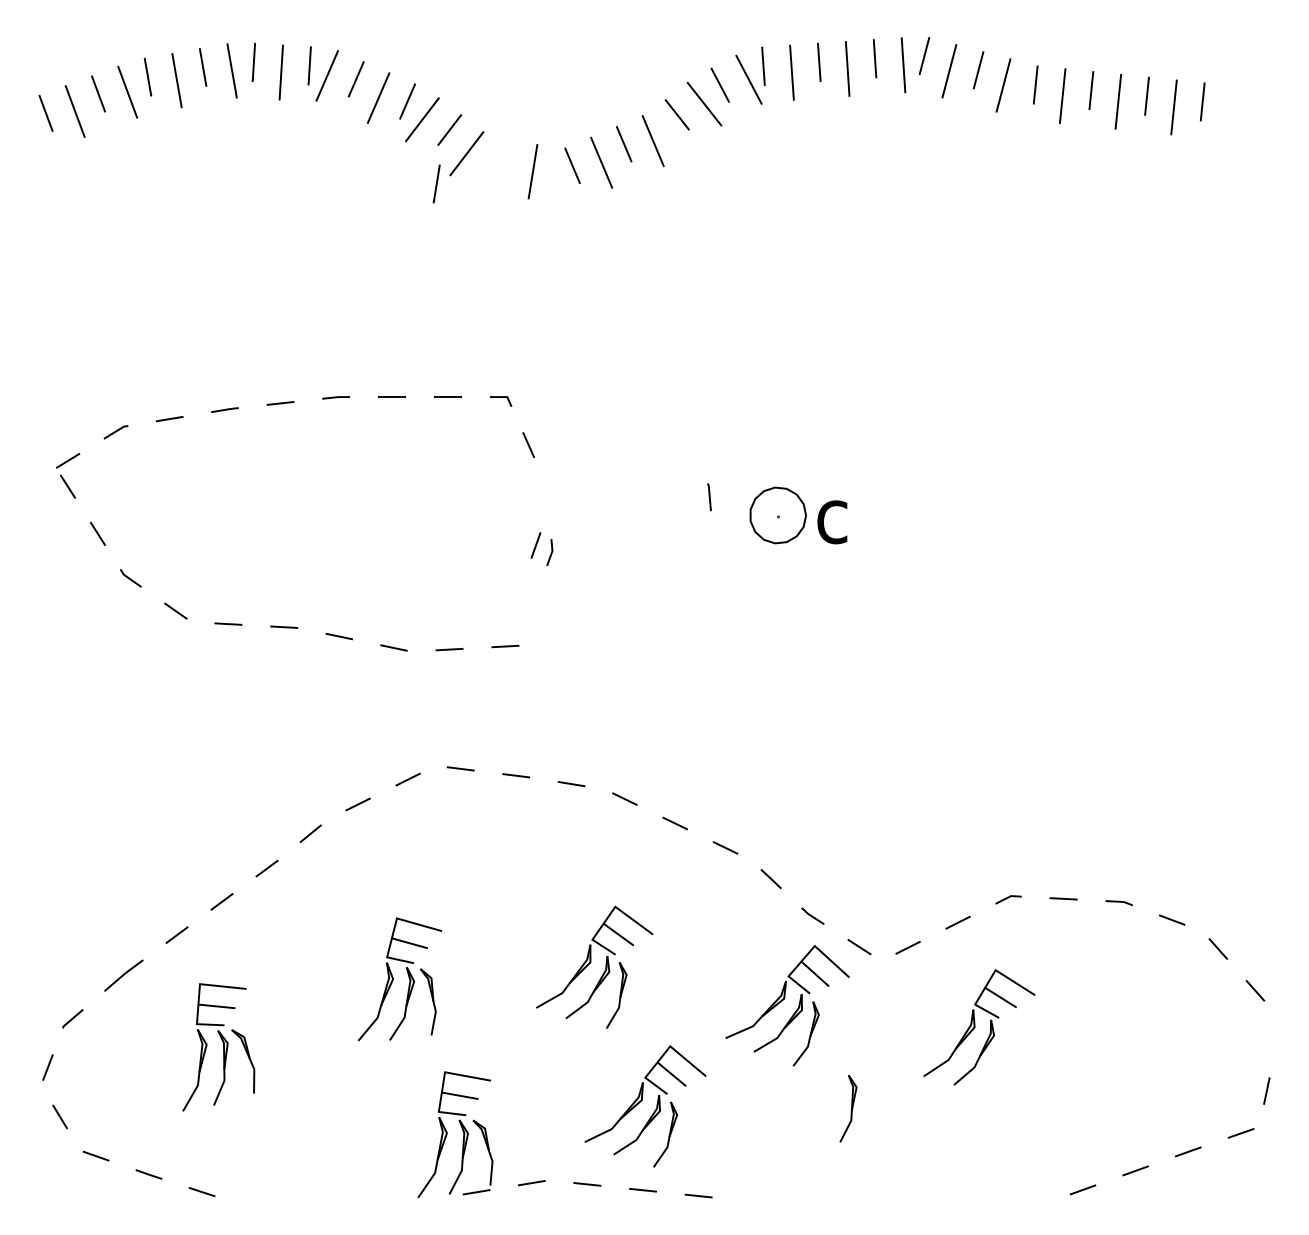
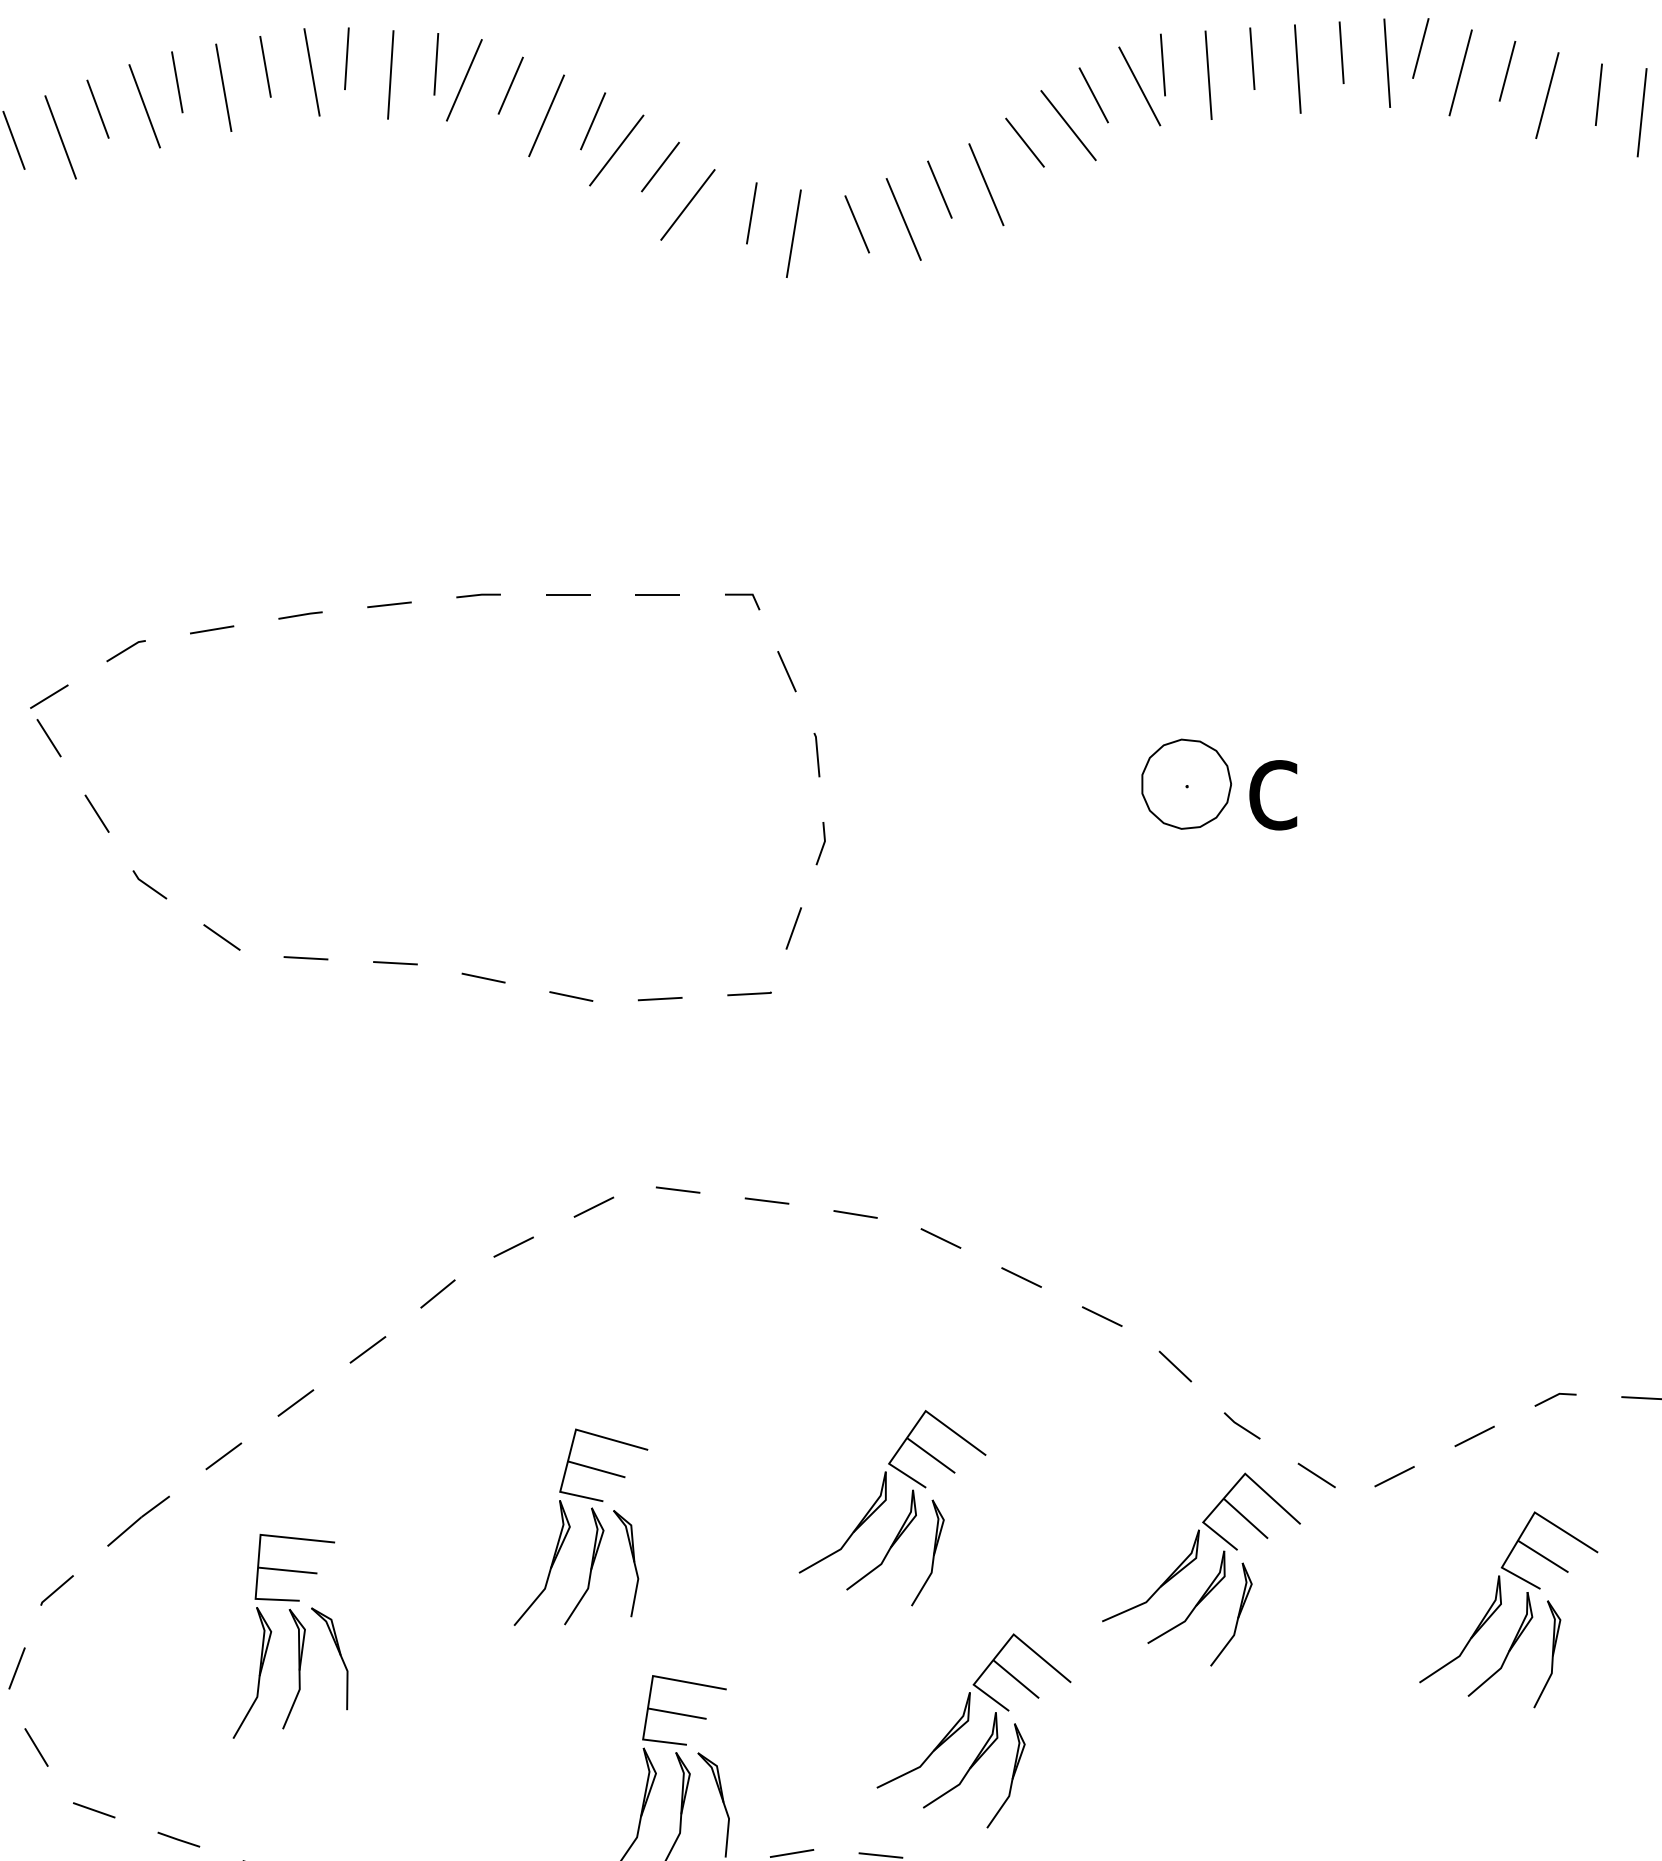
line: (436, 183) -> (751, 212), moved
line: (709, 497) -> (817, 755), moved
line: (535, 545) -> (793, 928), moved
part: (848, 1108) -> (1547, 1653), moved

